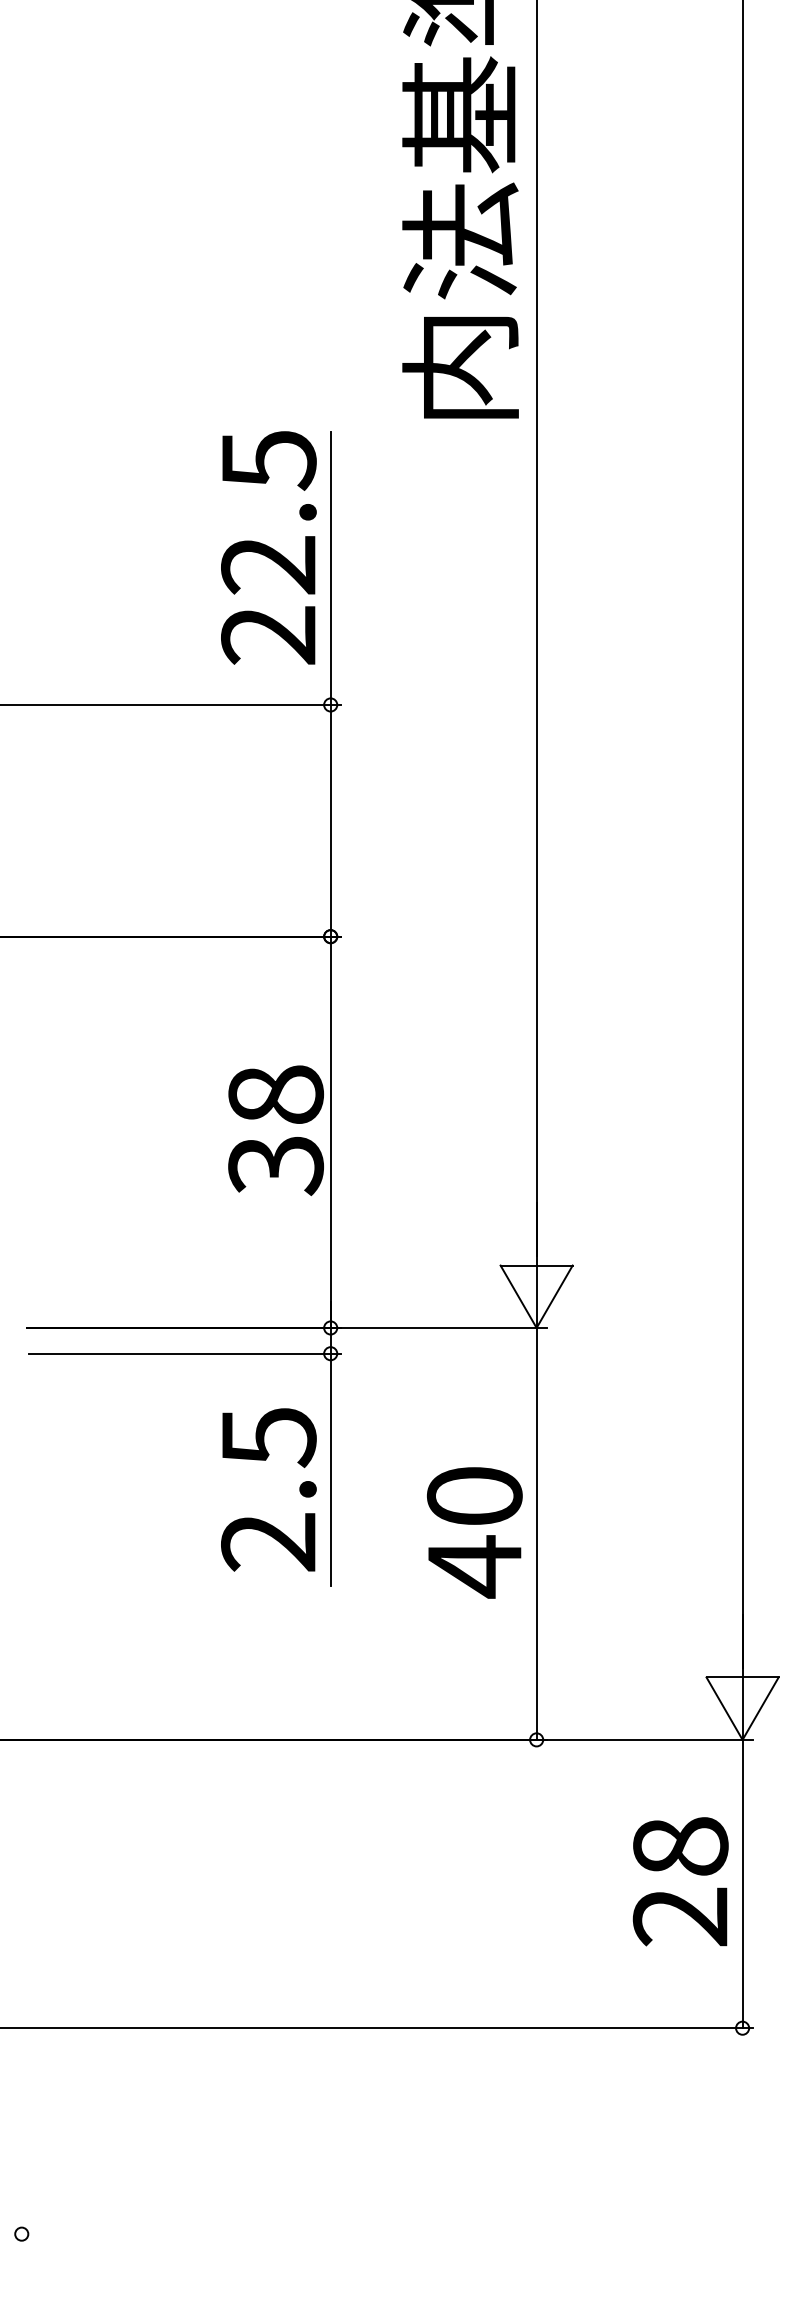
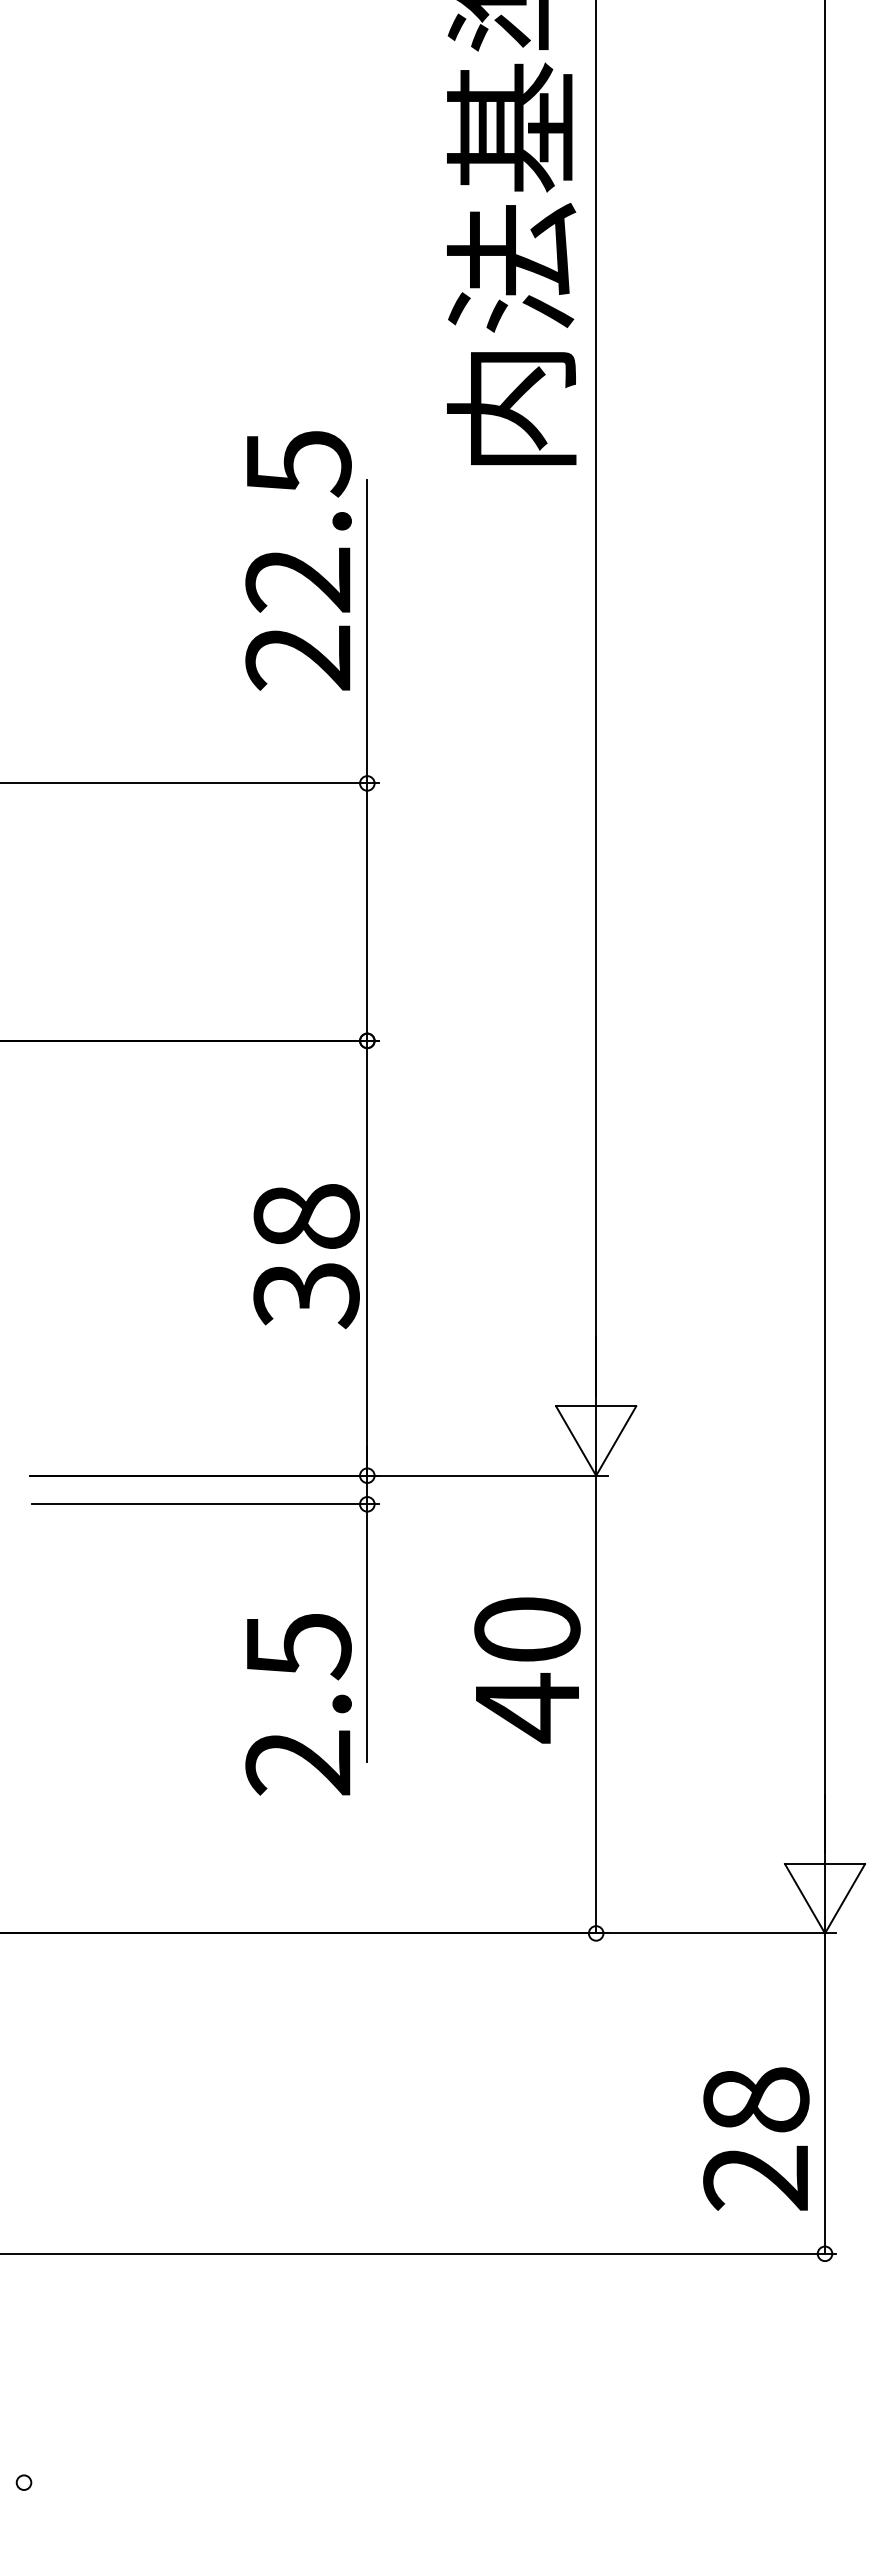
text: (268, 547) -> (298, 560), moved
text: (268, 1489) -> (298, 1704), moved
text: (474, 1532) -> (527, 1670), moved
text: (680, 1881) -> (756, 2138), moved

